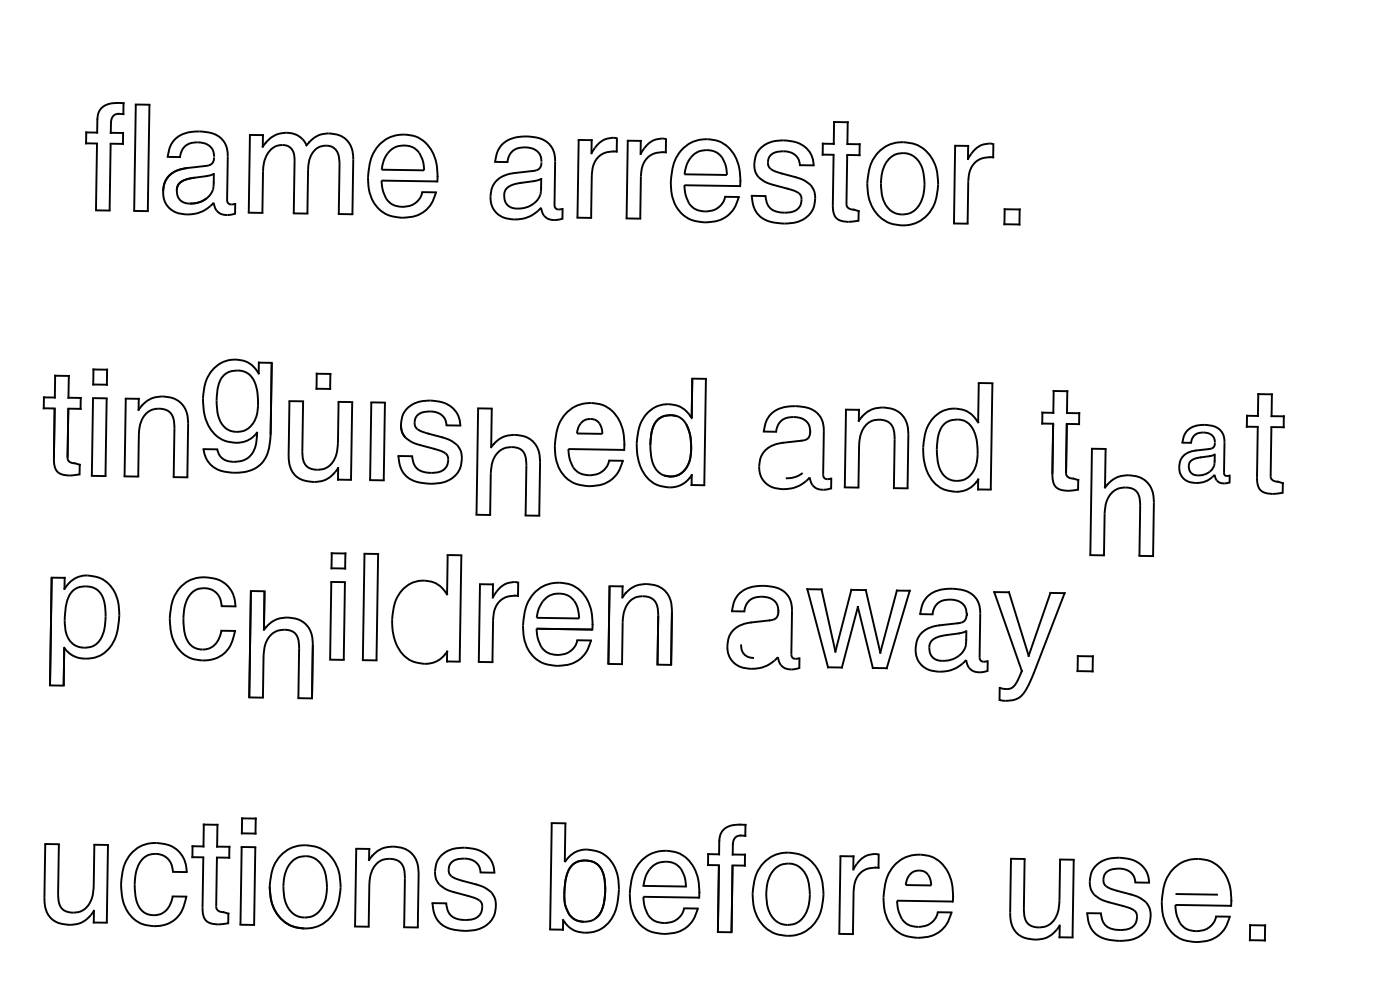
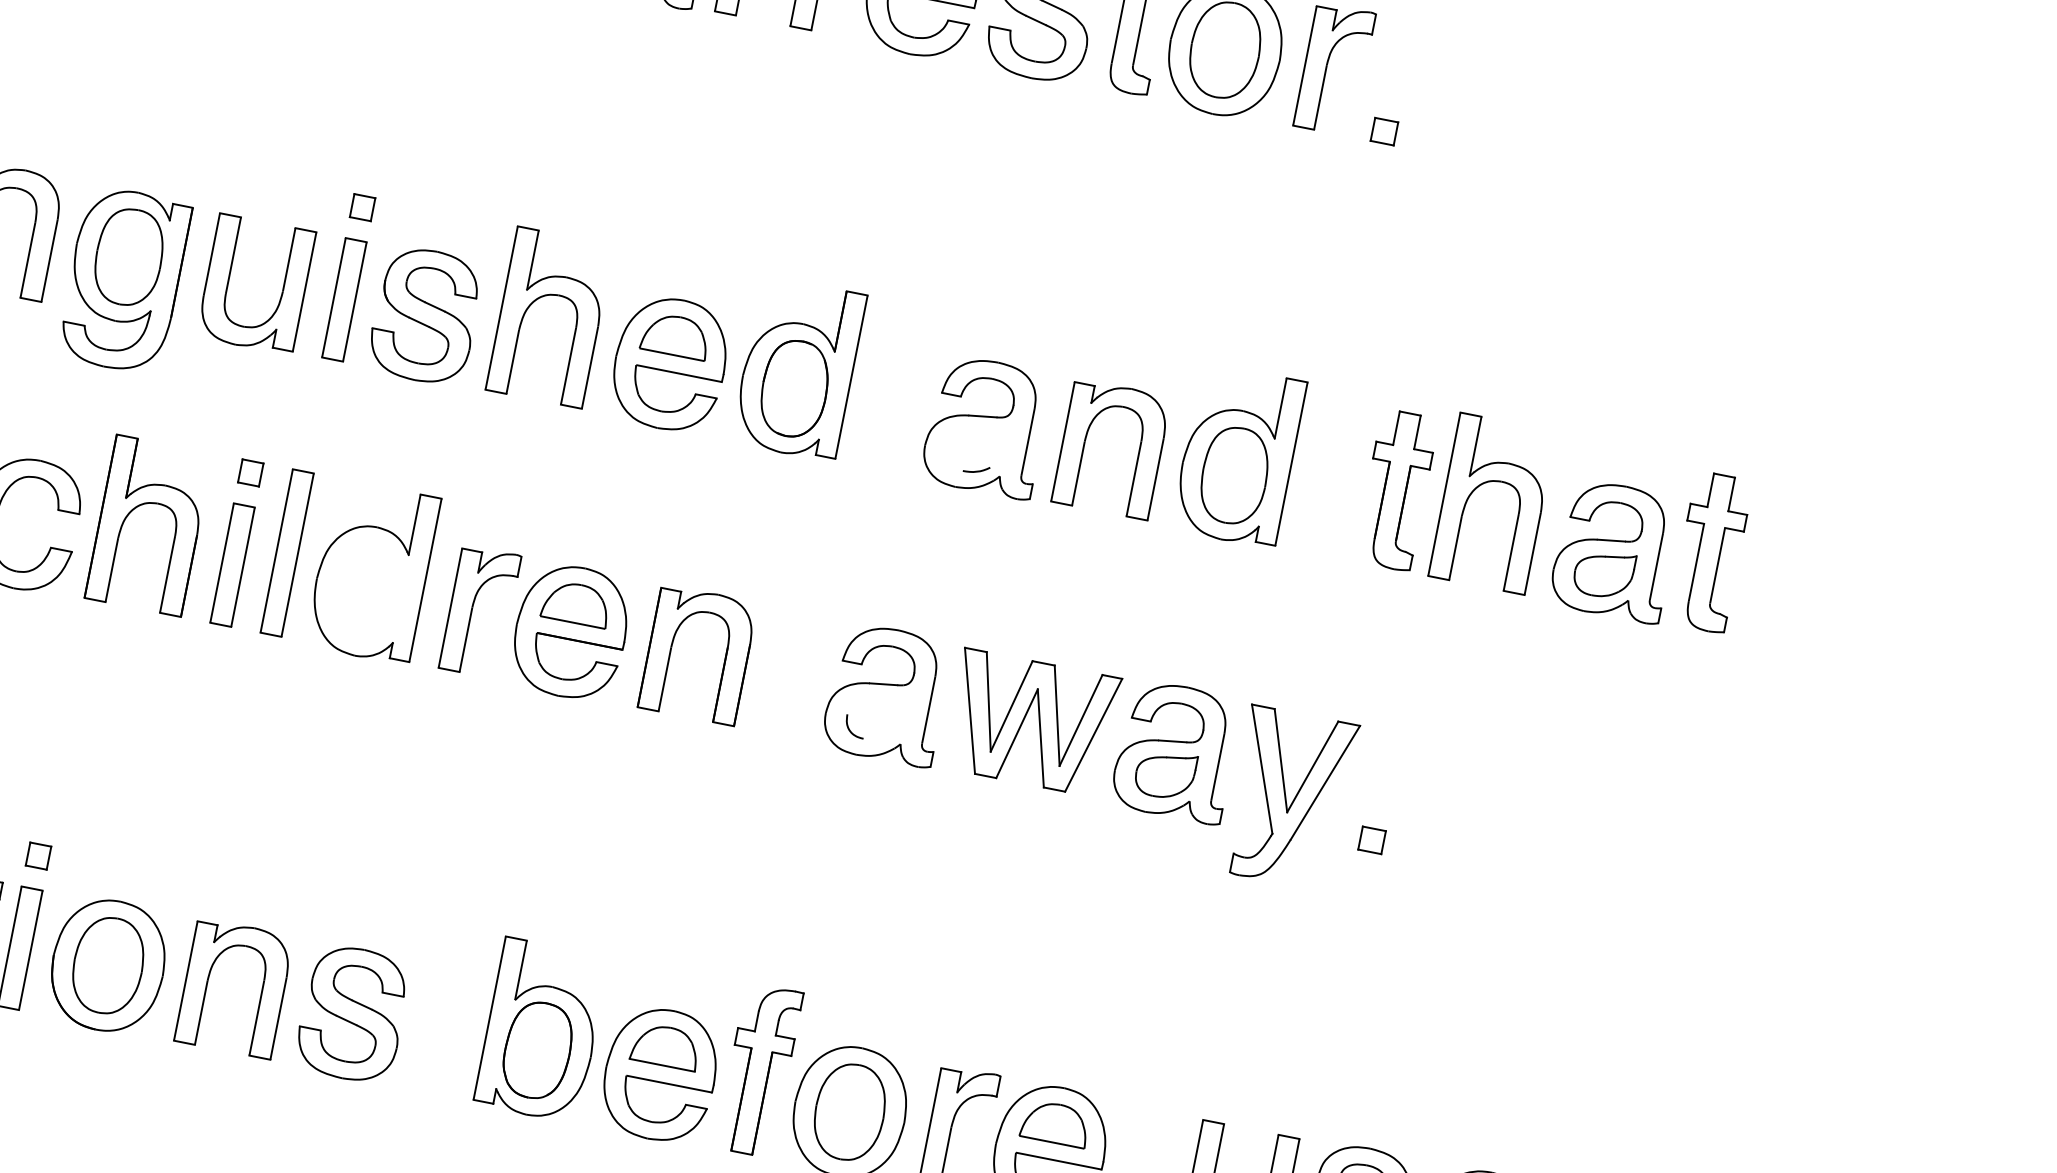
part: (323, 380) -> (362, 206), moved
part: (237, 415) -> (125, 279), moved
part: (589, 426) -> (675, 336), size x1.67
part: (499, 452) -> (538, 300), moved
part: (1204, 453) -> (1614, 549), size x1.43
part: (1113, 492) -> (1481, 486), moved
part: (274, 633) -> (141, 506), moved
part: (918, 877) -> (1055, 1122), size x1.67

